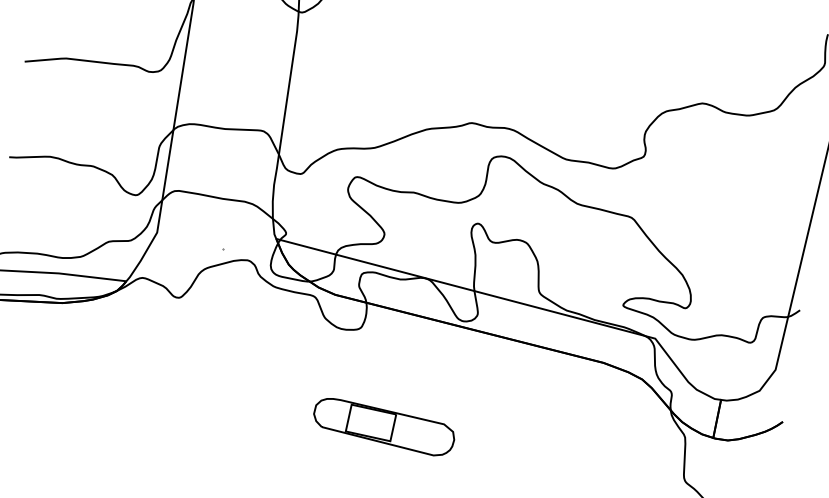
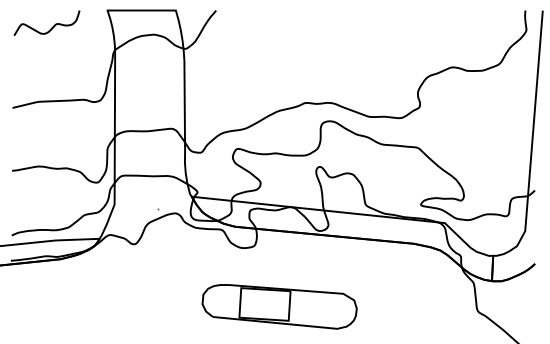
part: (384, 426) -> (279, 306), size x1.67

